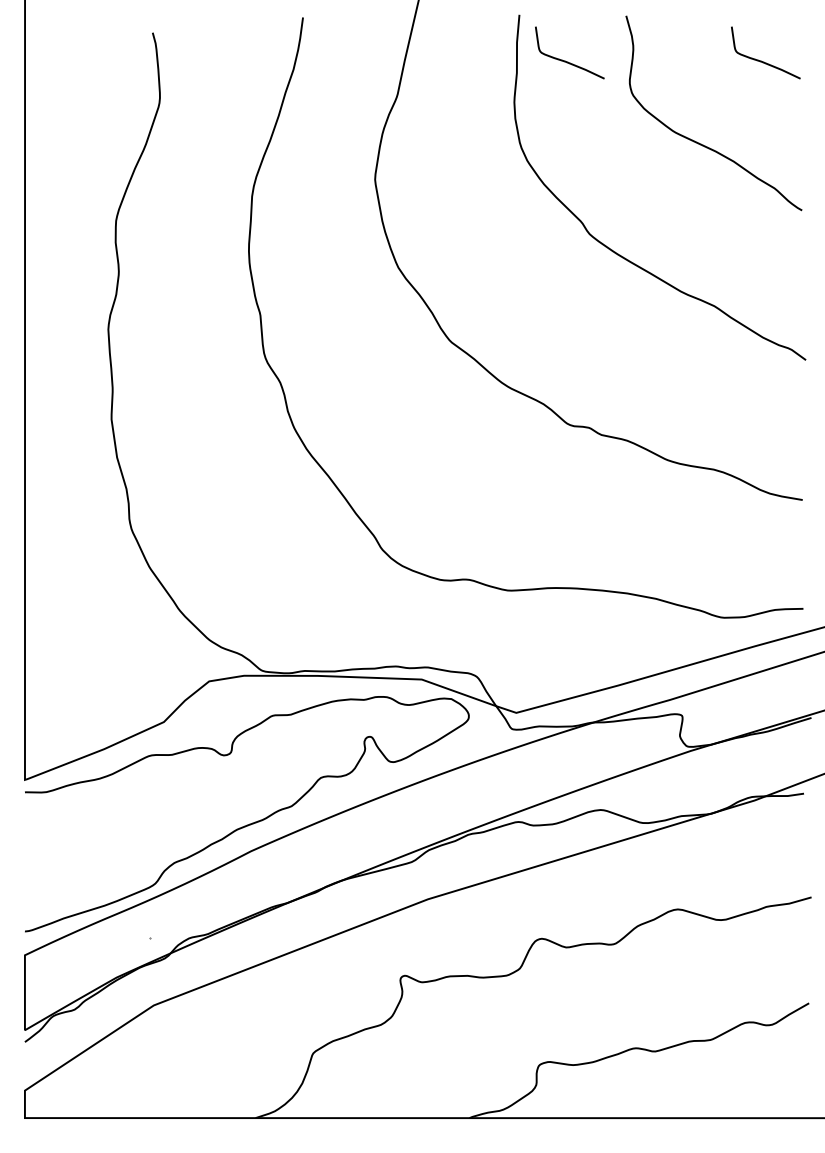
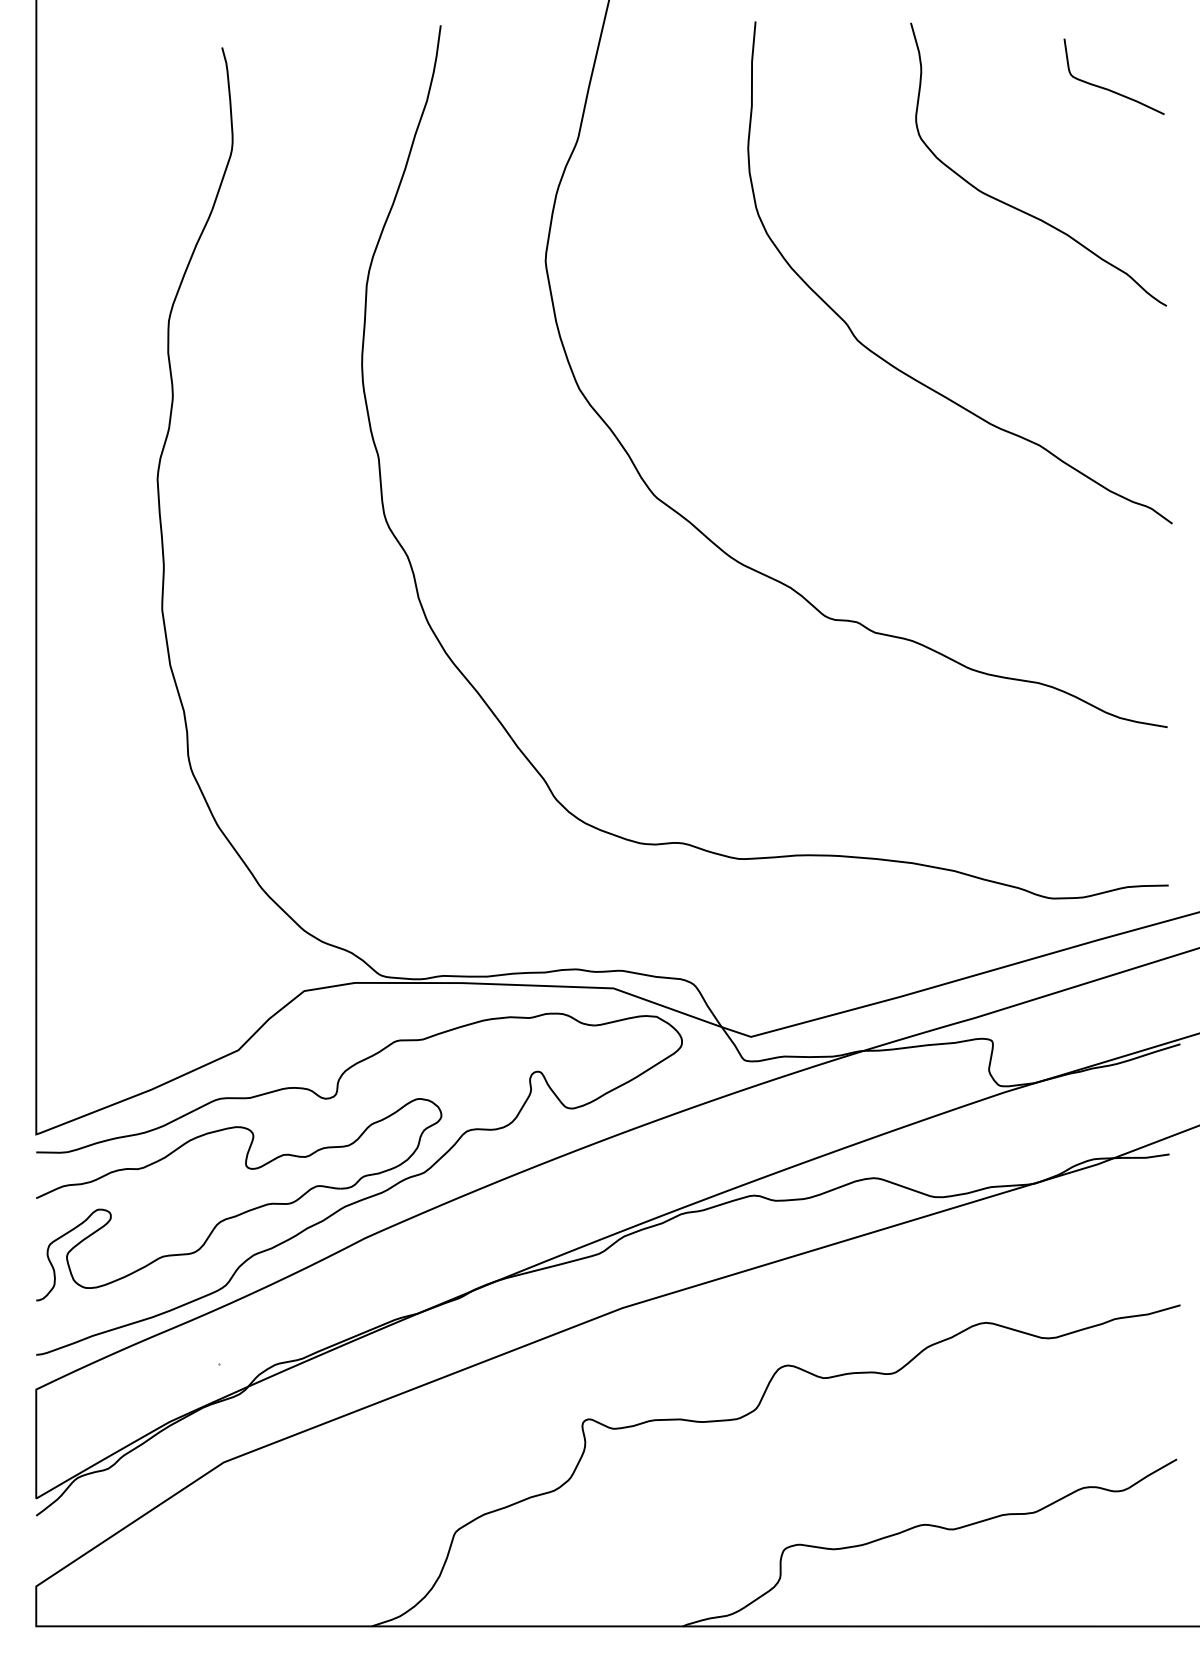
curve: (565, 60) -> (822, 87), removed
part: (168, 832) -> (245, 1210), added

